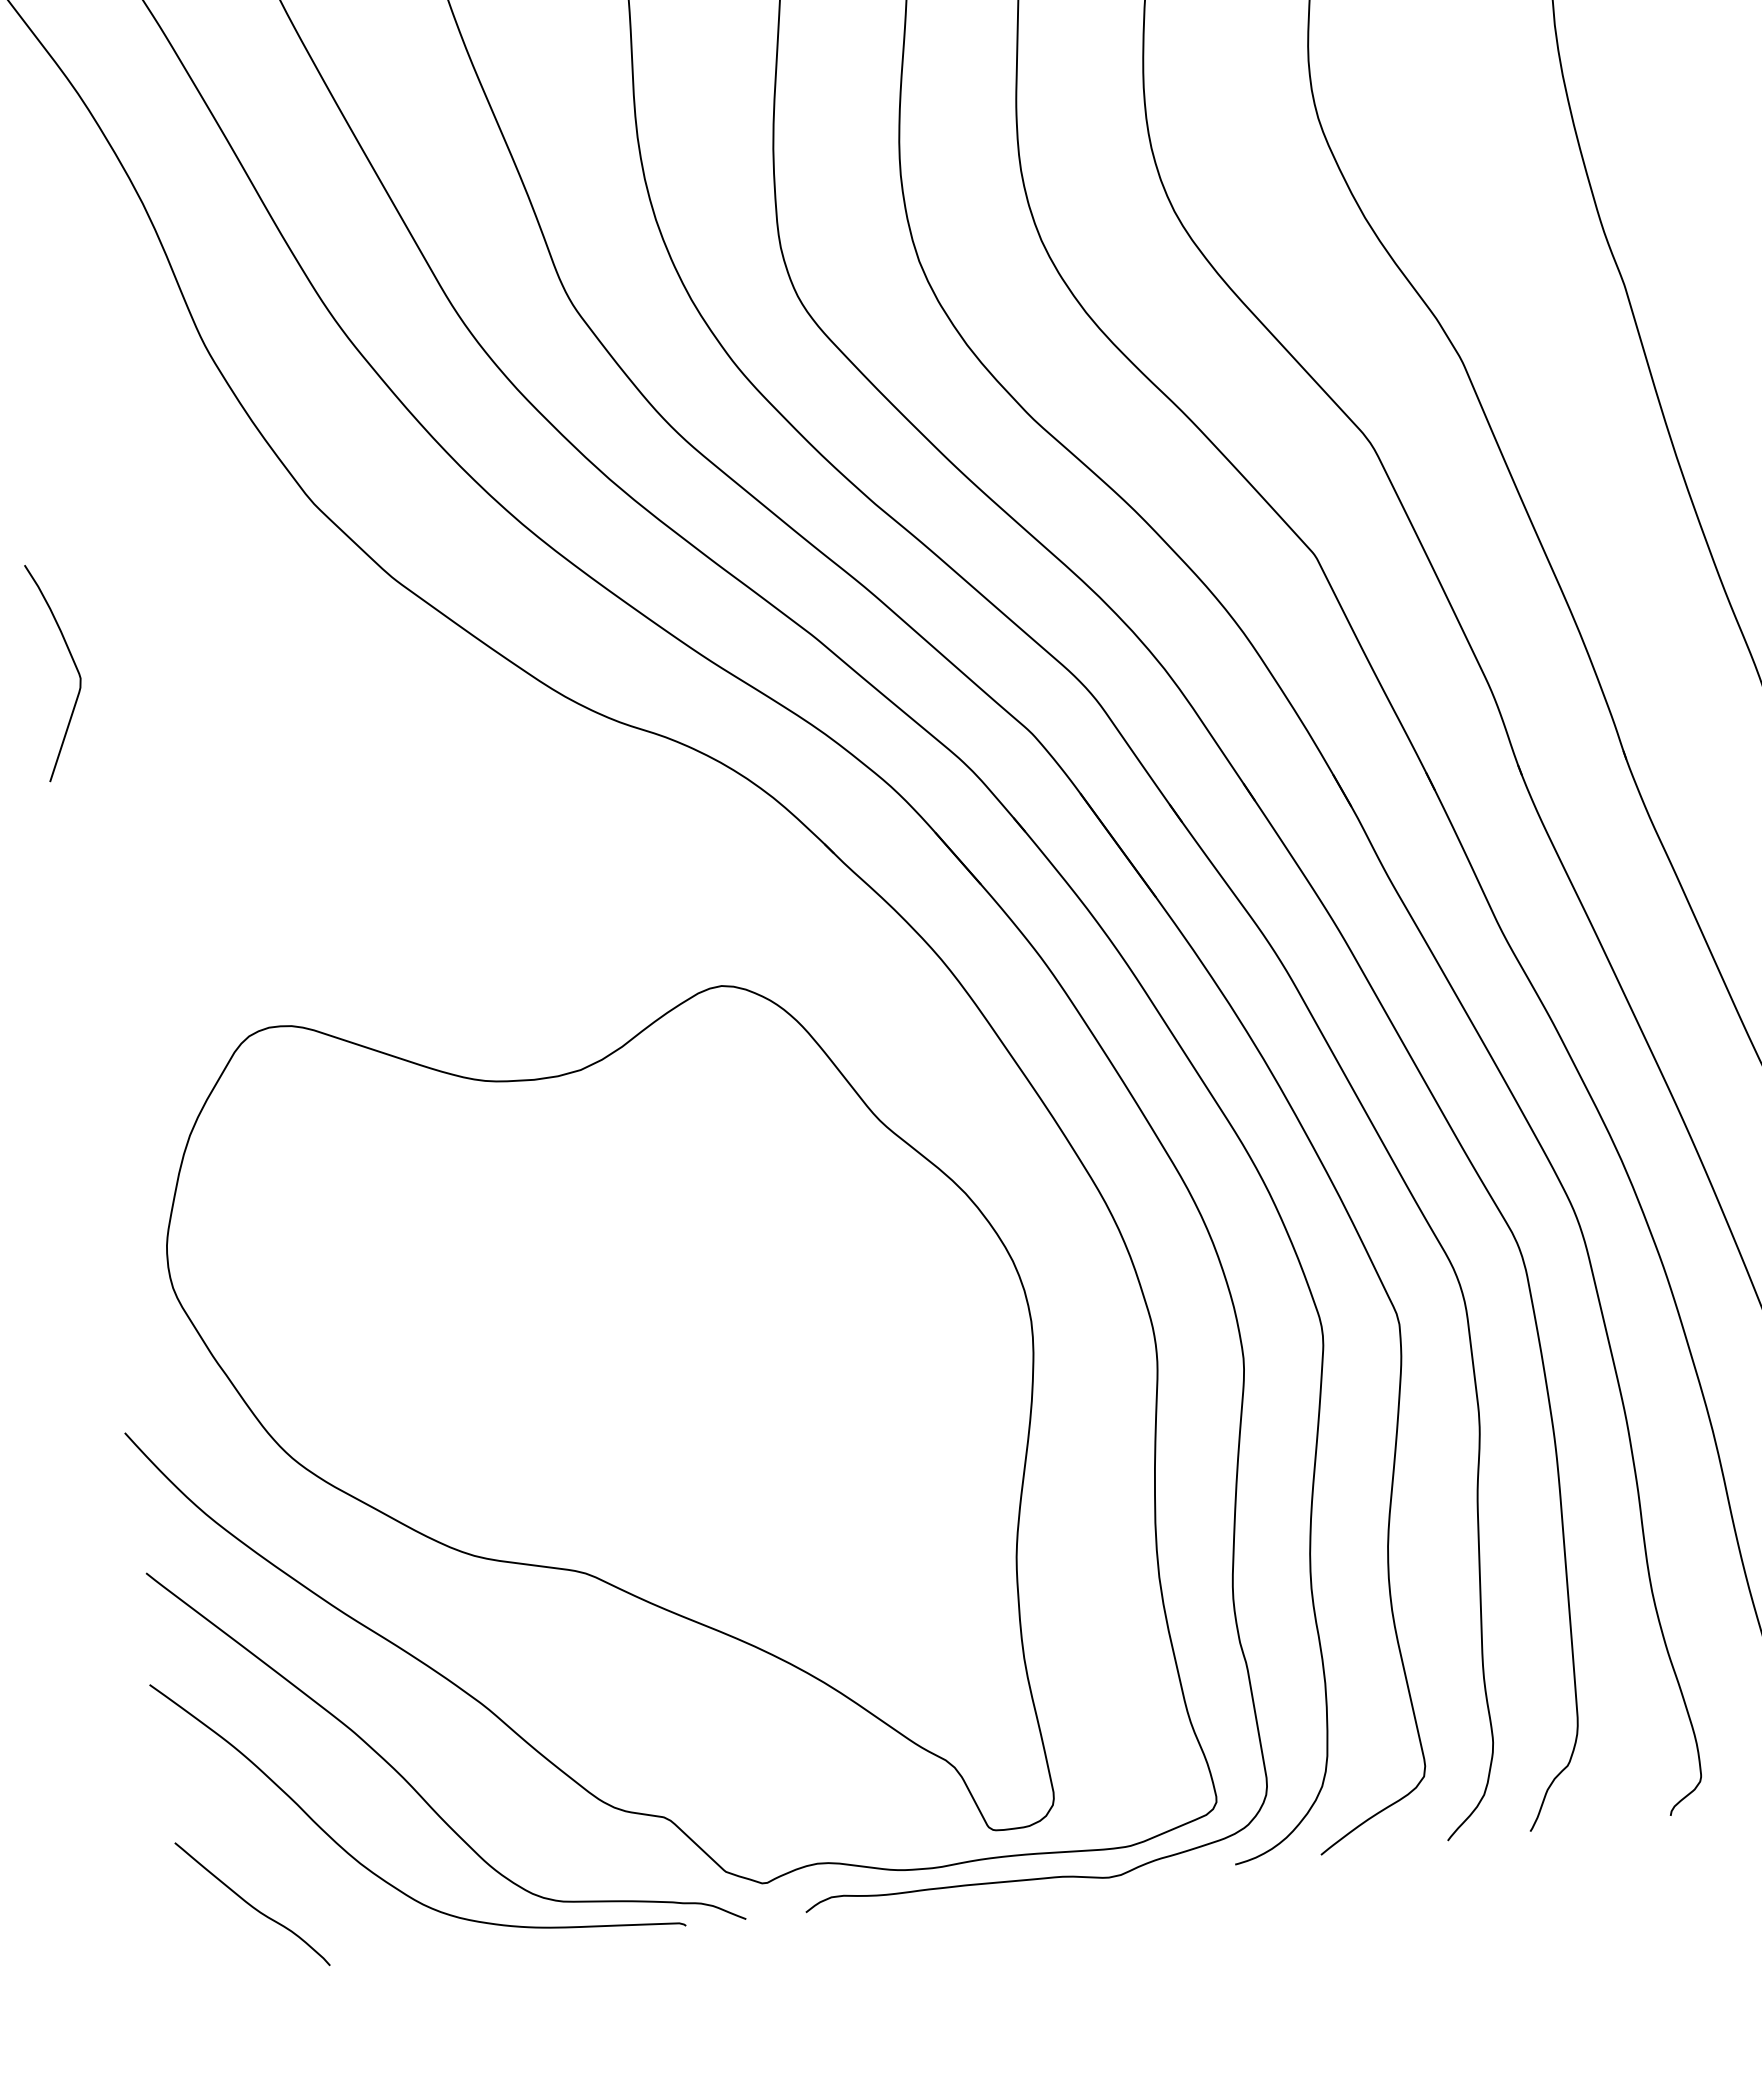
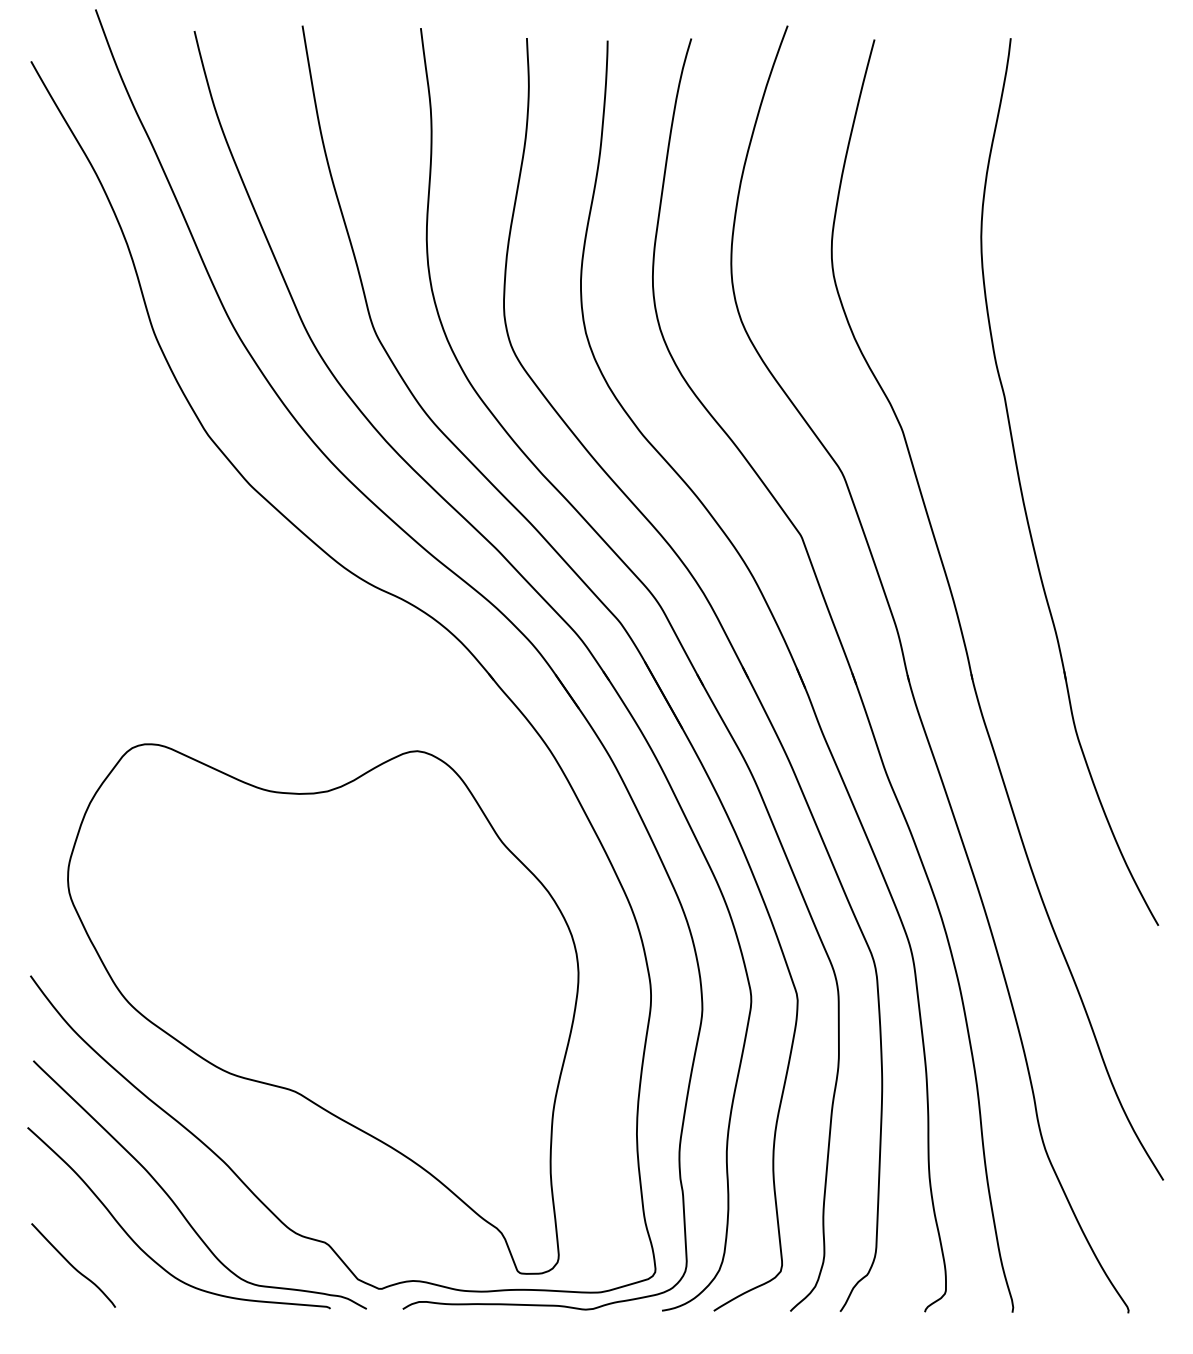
curve: (73, 665) -> (53, 514), removed

